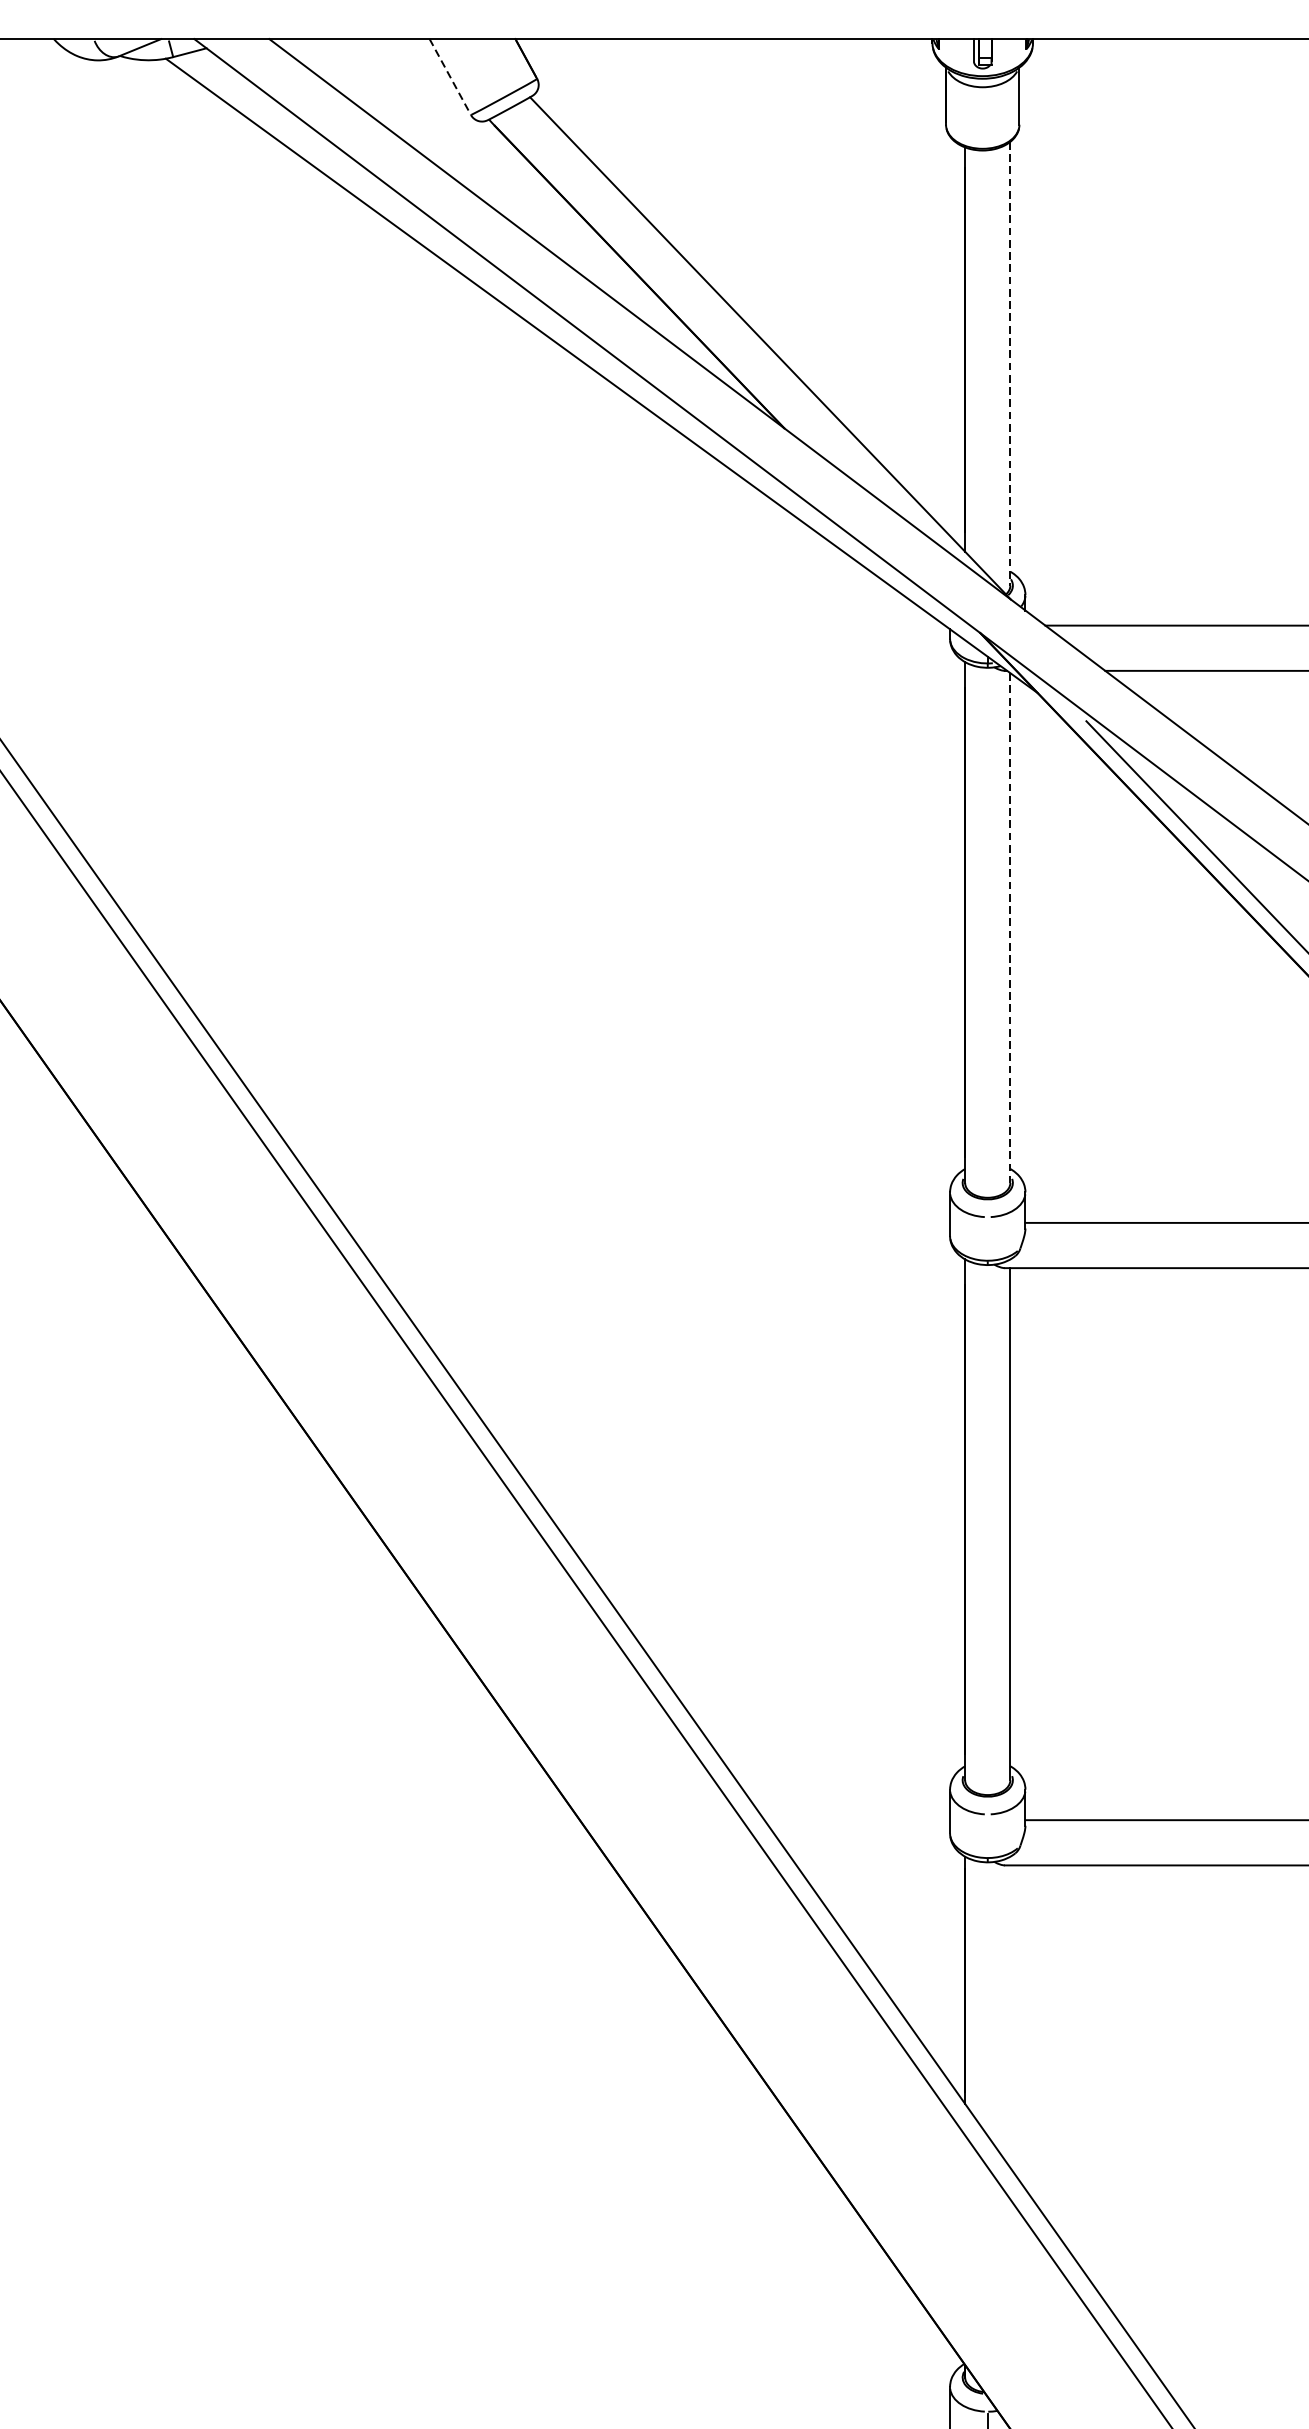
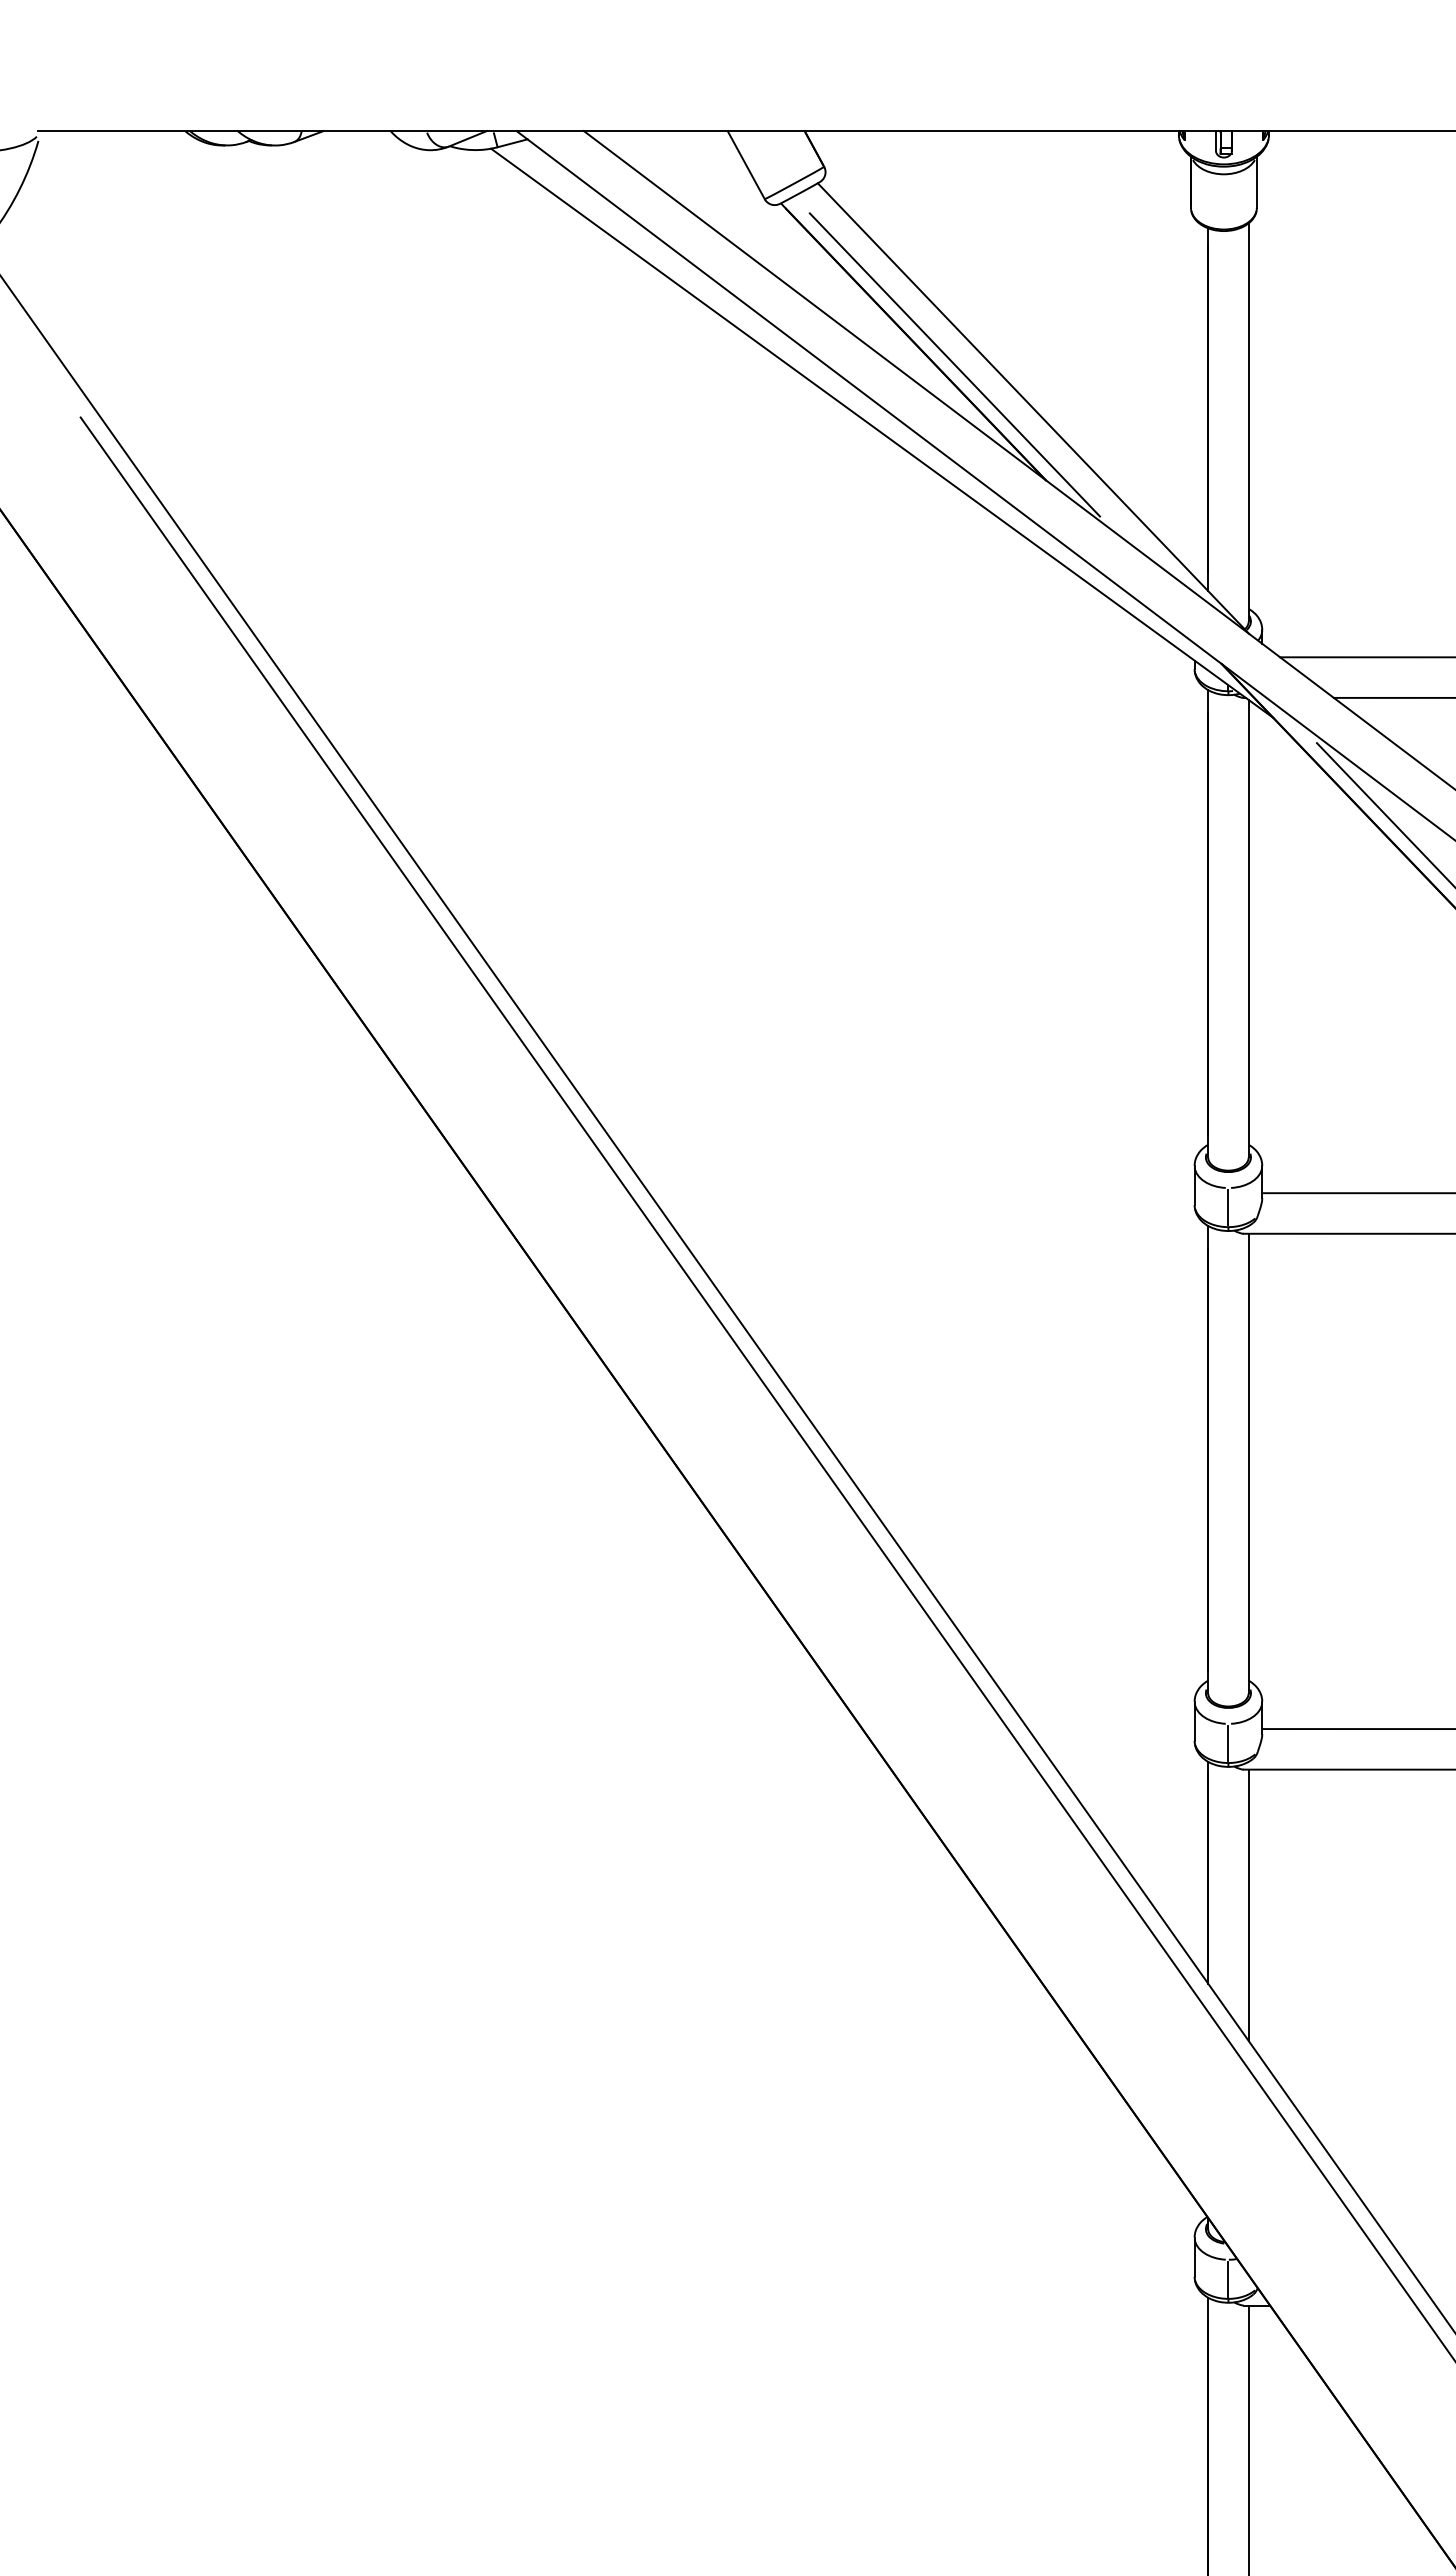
line: (450, 77) -> (746, 165), dashed -> solid
line: (682, 299) -> (954, 364), added
line: (1010, 363) -> (1248, 422), dashed -> solid
line: (1010, 927) -> (1248, 928), dashed -> solid
line: (987, 1238) -> (1228, 1207), added
line: (987, 1836) -> (1228, 1743), added
line: (1010, 2016) -> (1248, 1905), added

